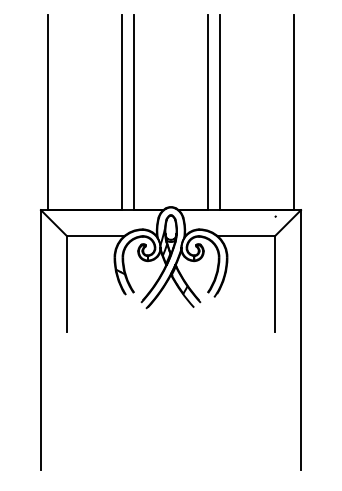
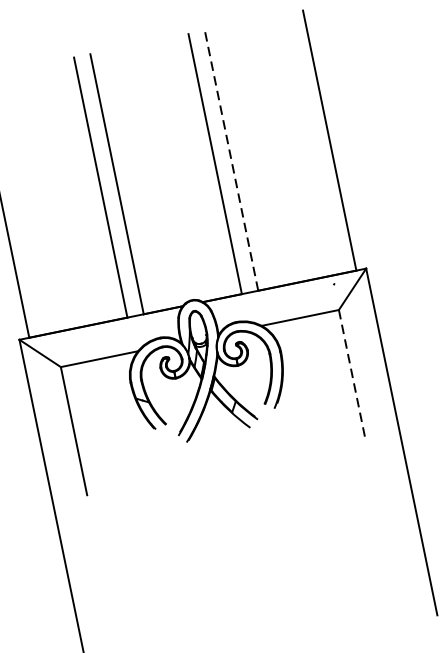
line: (220, 112) -> (232, 160), solid -> dashed
line: (275, 284) -> (352, 374), solid -> dashed

